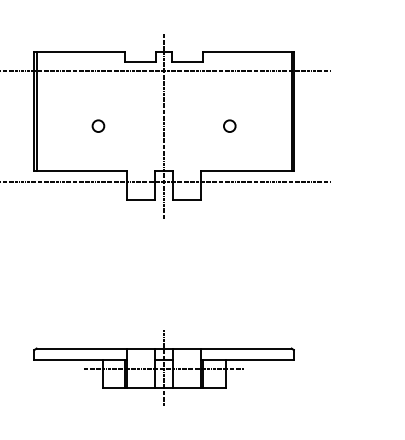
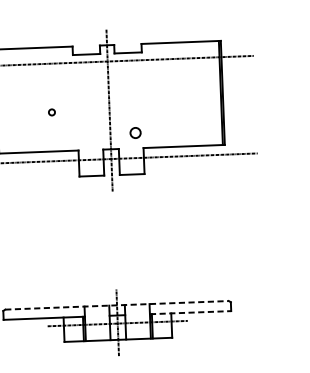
circle: (98, 125) -> (51, 111), size x0.6
circle: (229, 125) -> (135, 132), moved
line: (164, 348) -> (117, 305), solid -> dashed
line: (248, 360) -> (191, 312), solid -> dashed

